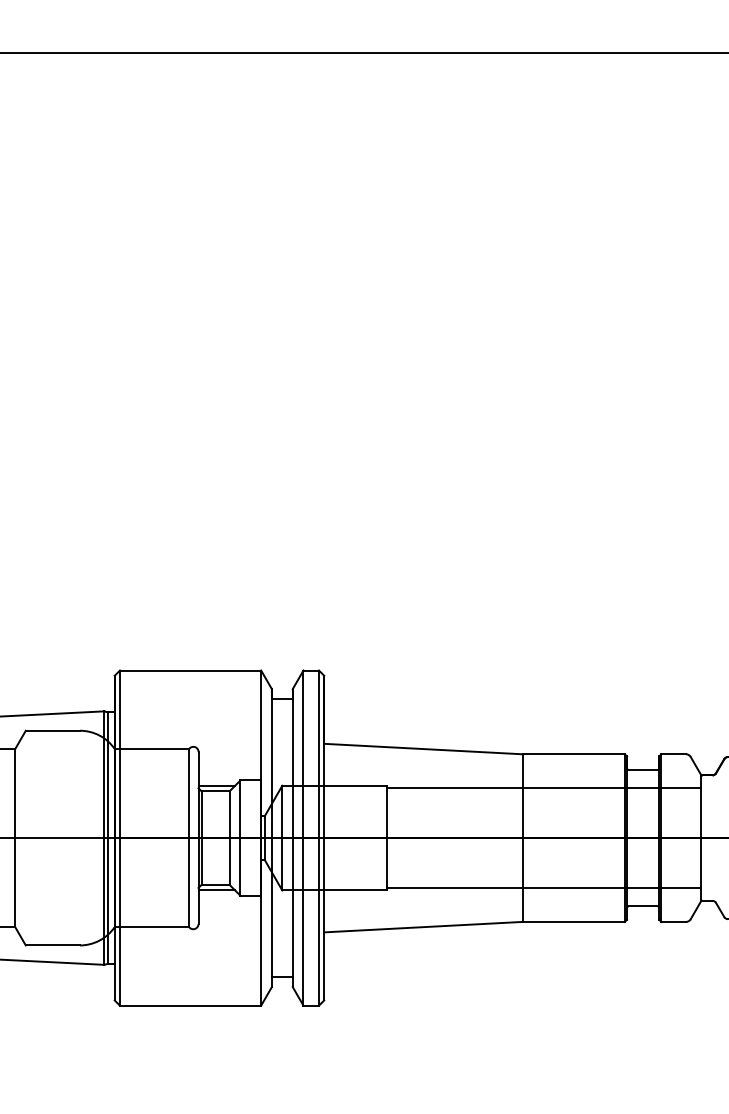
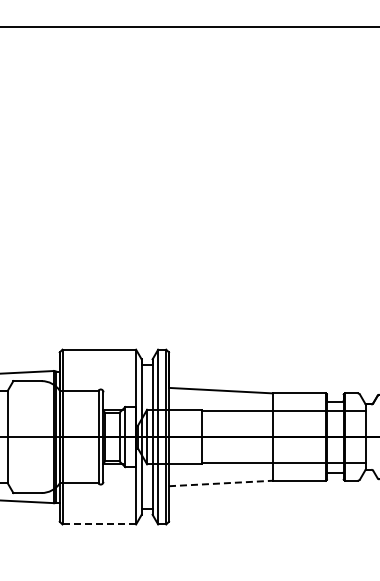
line: (422, 927) -> (220, 483), solid -> dashed
line: (190, 1005) -> (99, 524), solid -> dashed

